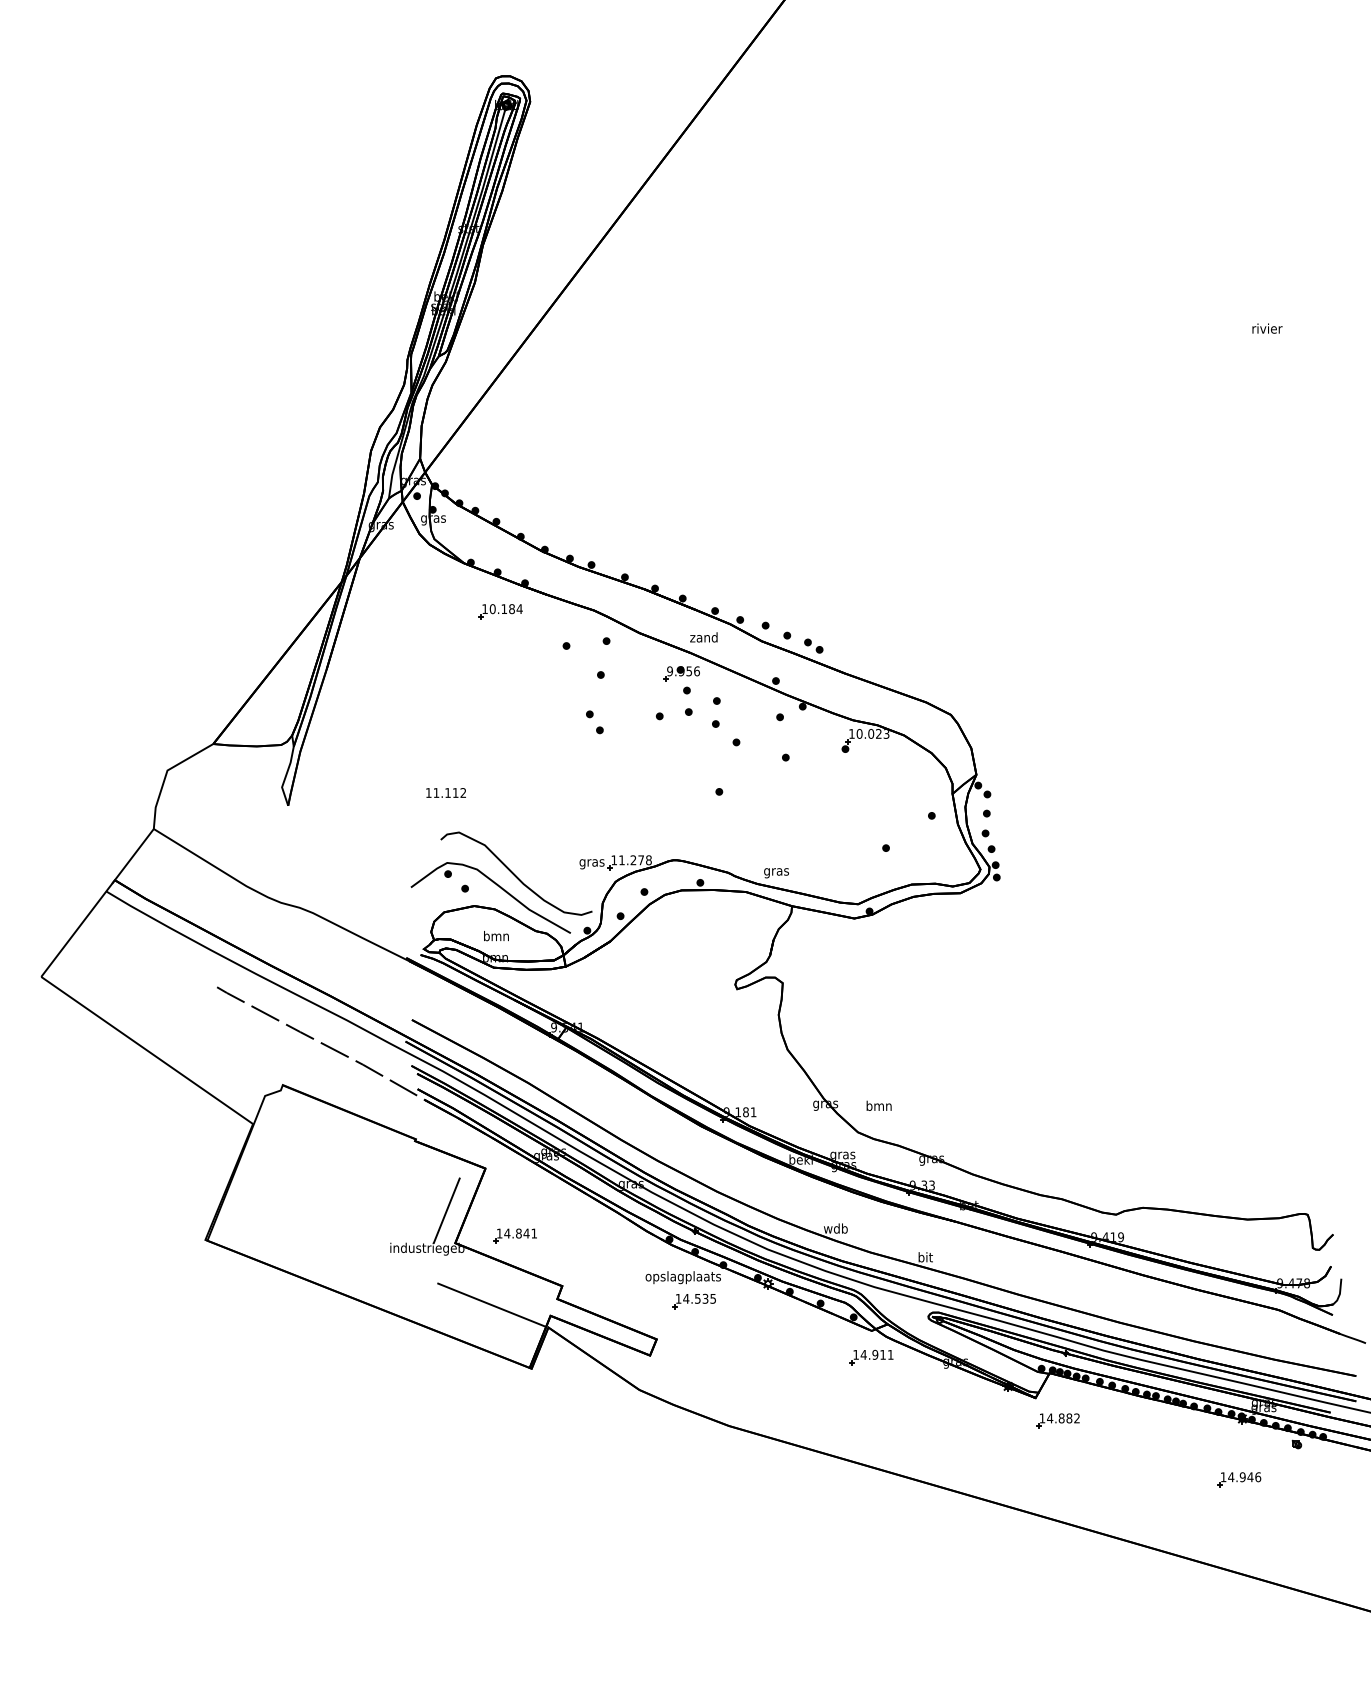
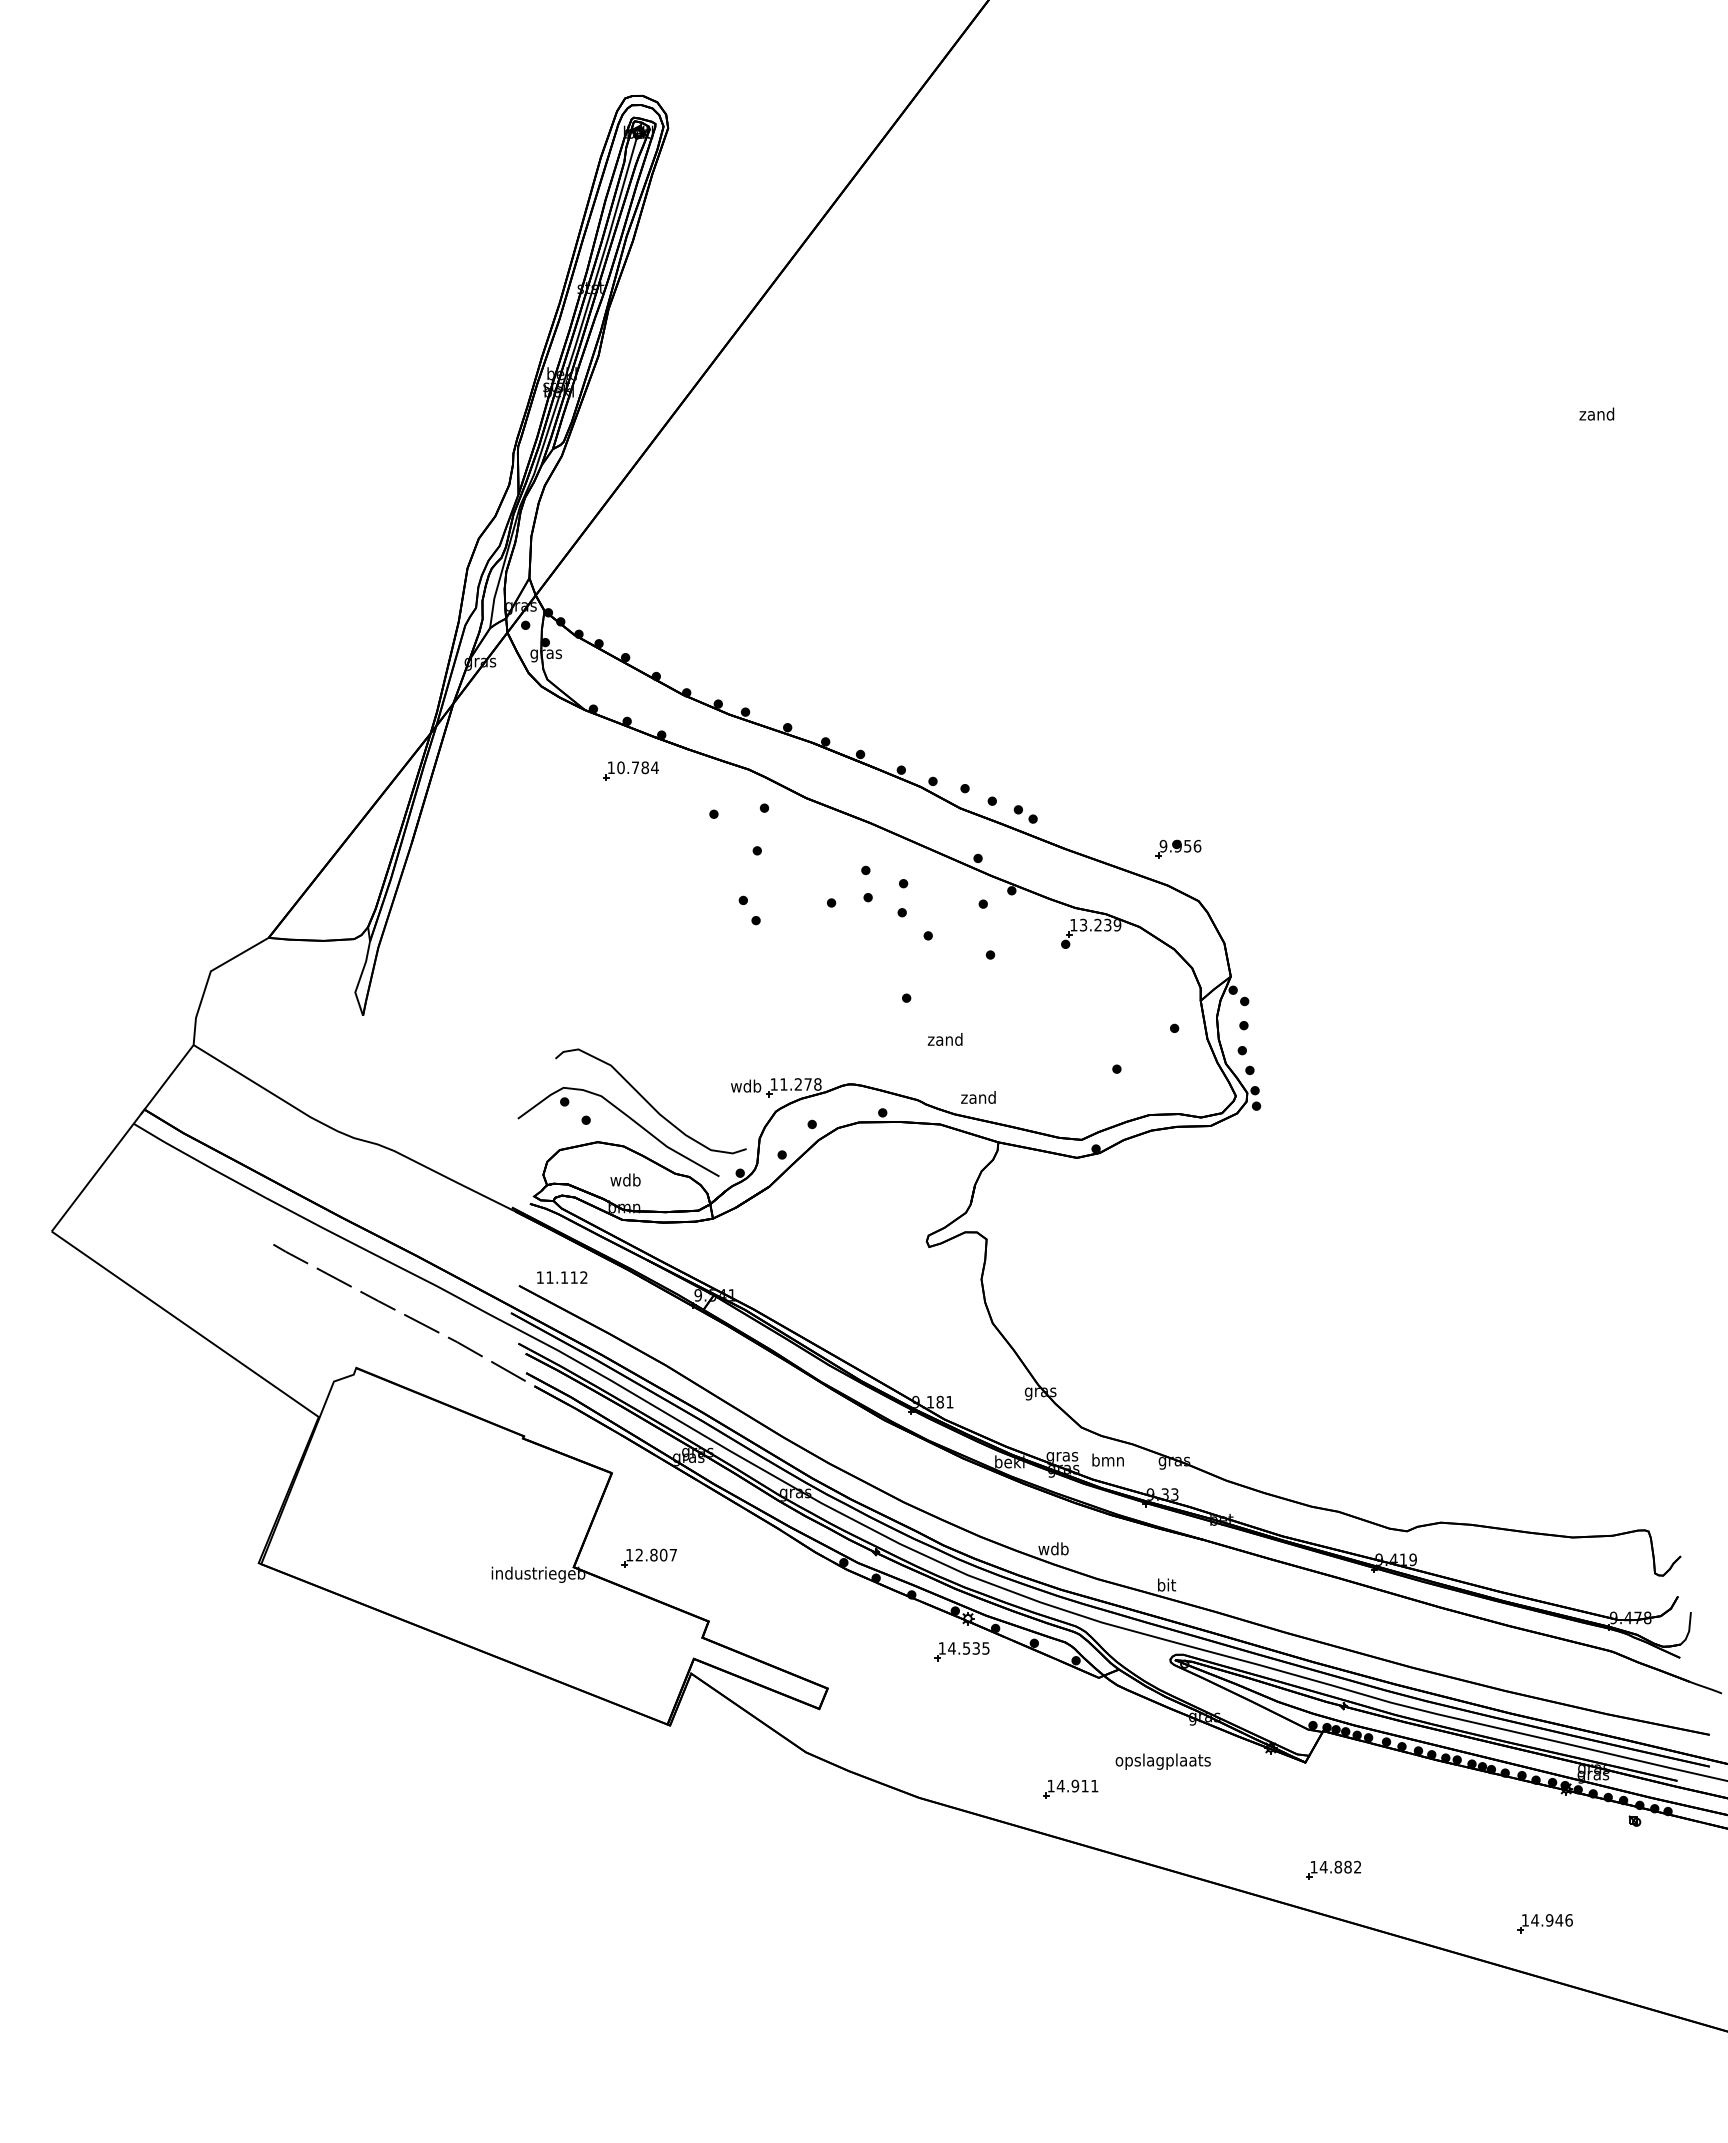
text: (1267, 328) -> (1597, 413), rivier -> zand
text: (504, 608) -> (635, 767), 10.184 -> 10.784
text: (703, 637) -> (944, 1039), moved
part: (681, 673) -> (1178, 848), moved
text: (873, 733) -> (1100, 924), 10.023 -> 13.239
text: (446, 792) -> (562, 1277), moved
text: (591, 862) -> (745, 1087), gras -> wdb
text: (776, 872) -> (978, 1099), gras -> zand
text: (496, 935) -> (625, 1179), bmn -> wdb
text: (878, 1105) -> (1107, 1459), moved
line: (446, 1210) -> (562, 1525), removed
text: (520, 1233) -> (655, 1554), 14.841 -> 12.807
text: (682, 1277) -> (1162, 1761), moved
part: (693, 1301) -> (961, 1651), moved
line: (491, 1305) -> (619, 1645), removed
part: (871, 1356) -> (1070, 1788), moved
part: (1057, 1420) -> (1333, 1869), moved
part: (1238, 1479) -> (1544, 1923), moved

